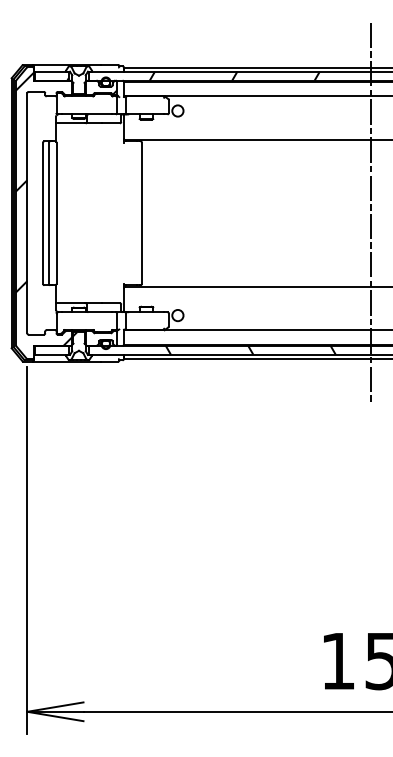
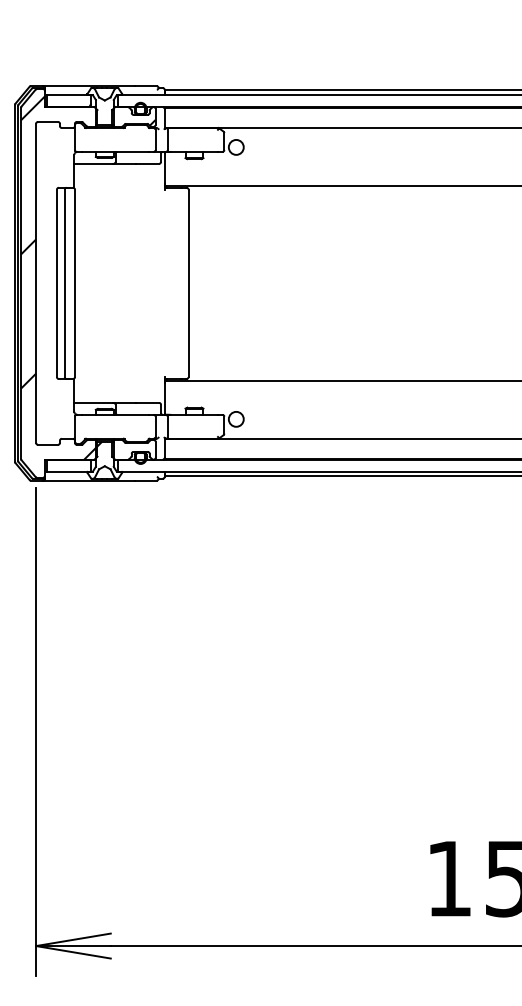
hatch: (234, 75) -> (311, 100), removed
line: (371, 212) -> (493, 282), removed
hatch: (250, 349) -> (332, 464), removed

